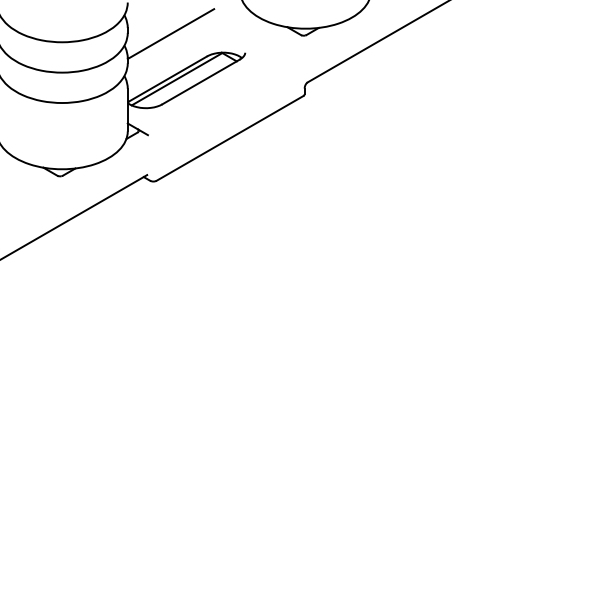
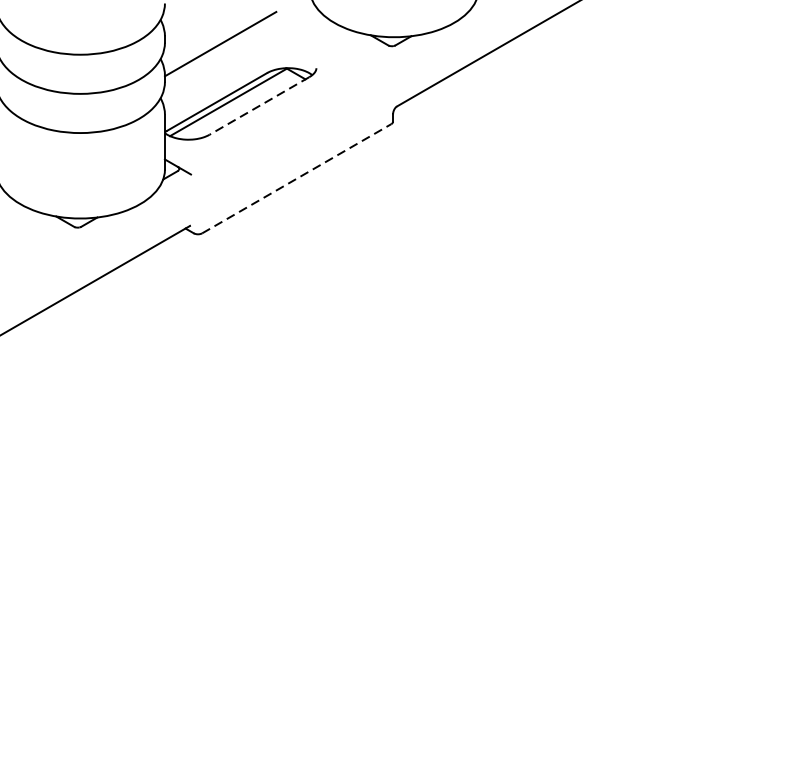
line: (201, 82) -> (260, 106), solid -> dashed
line: (230, 138) -> (297, 178), solid -> dashed

